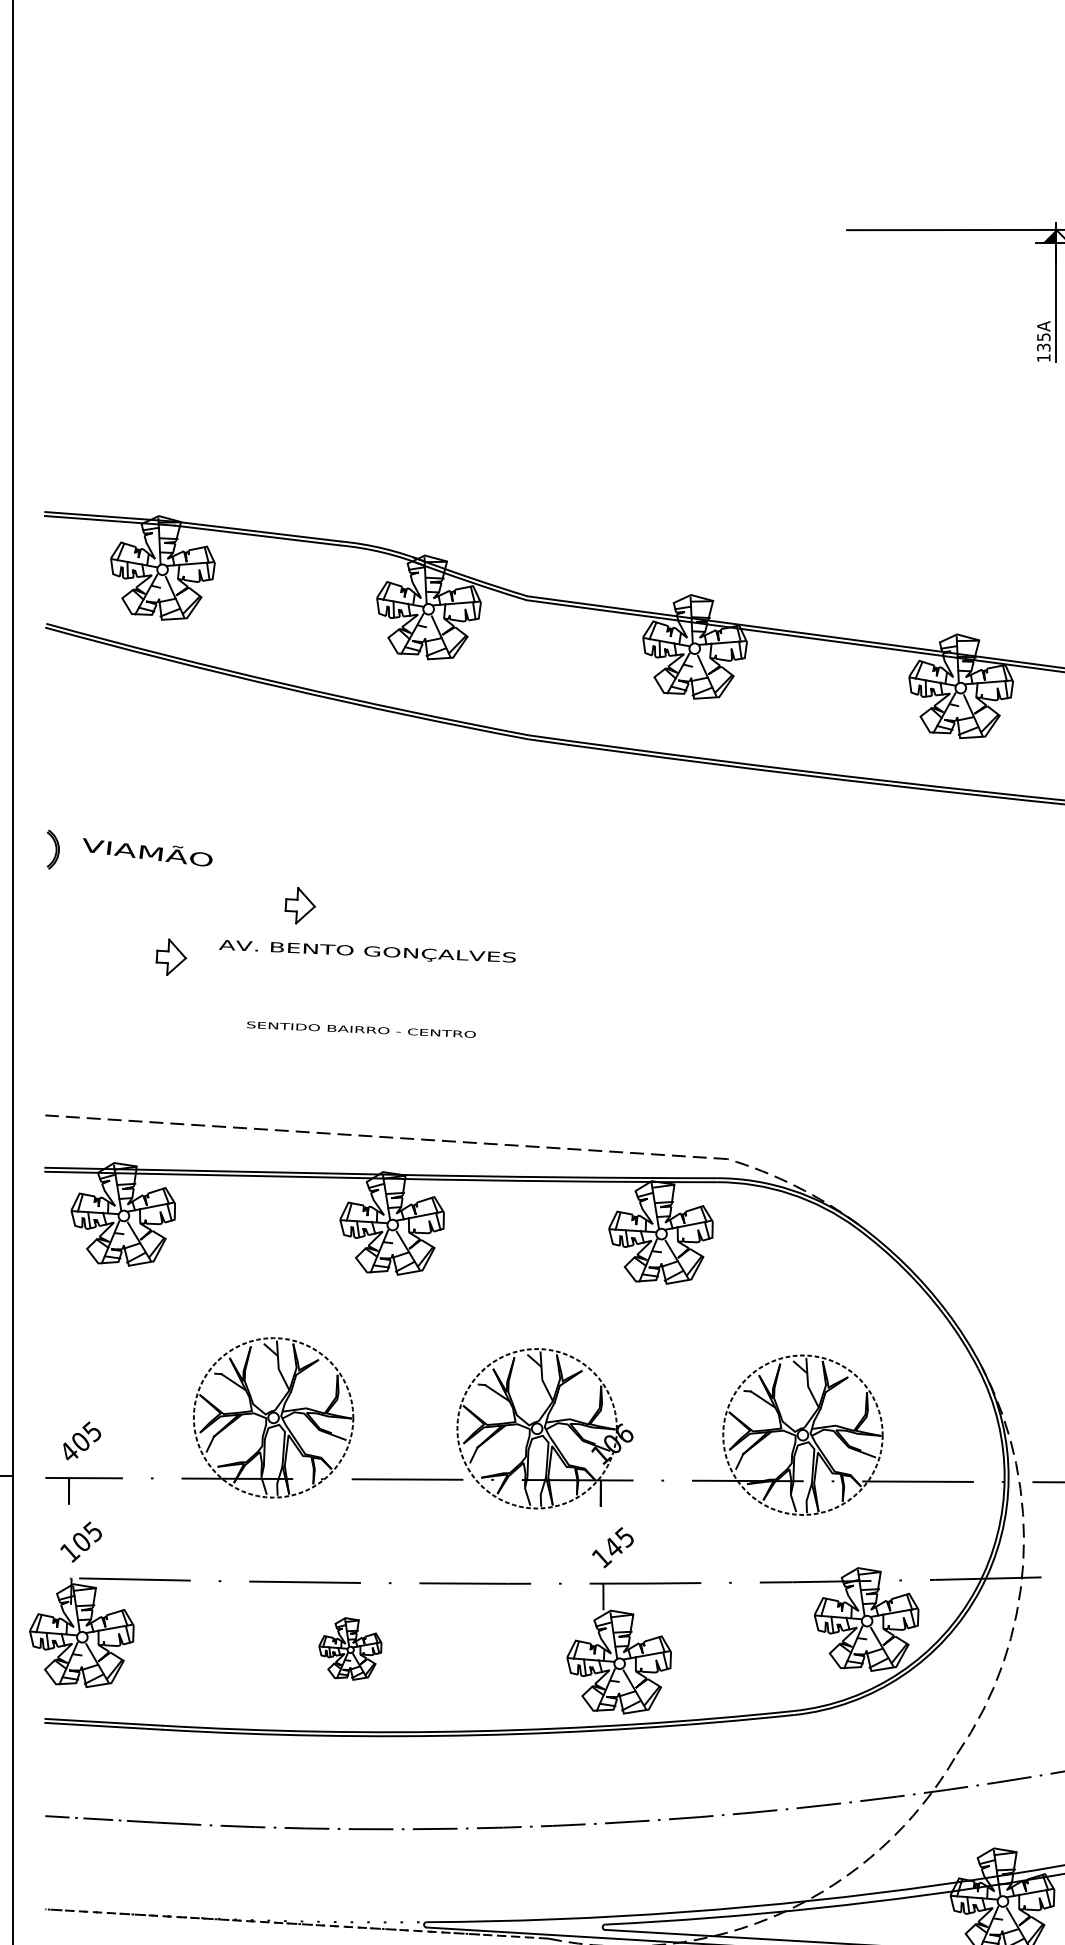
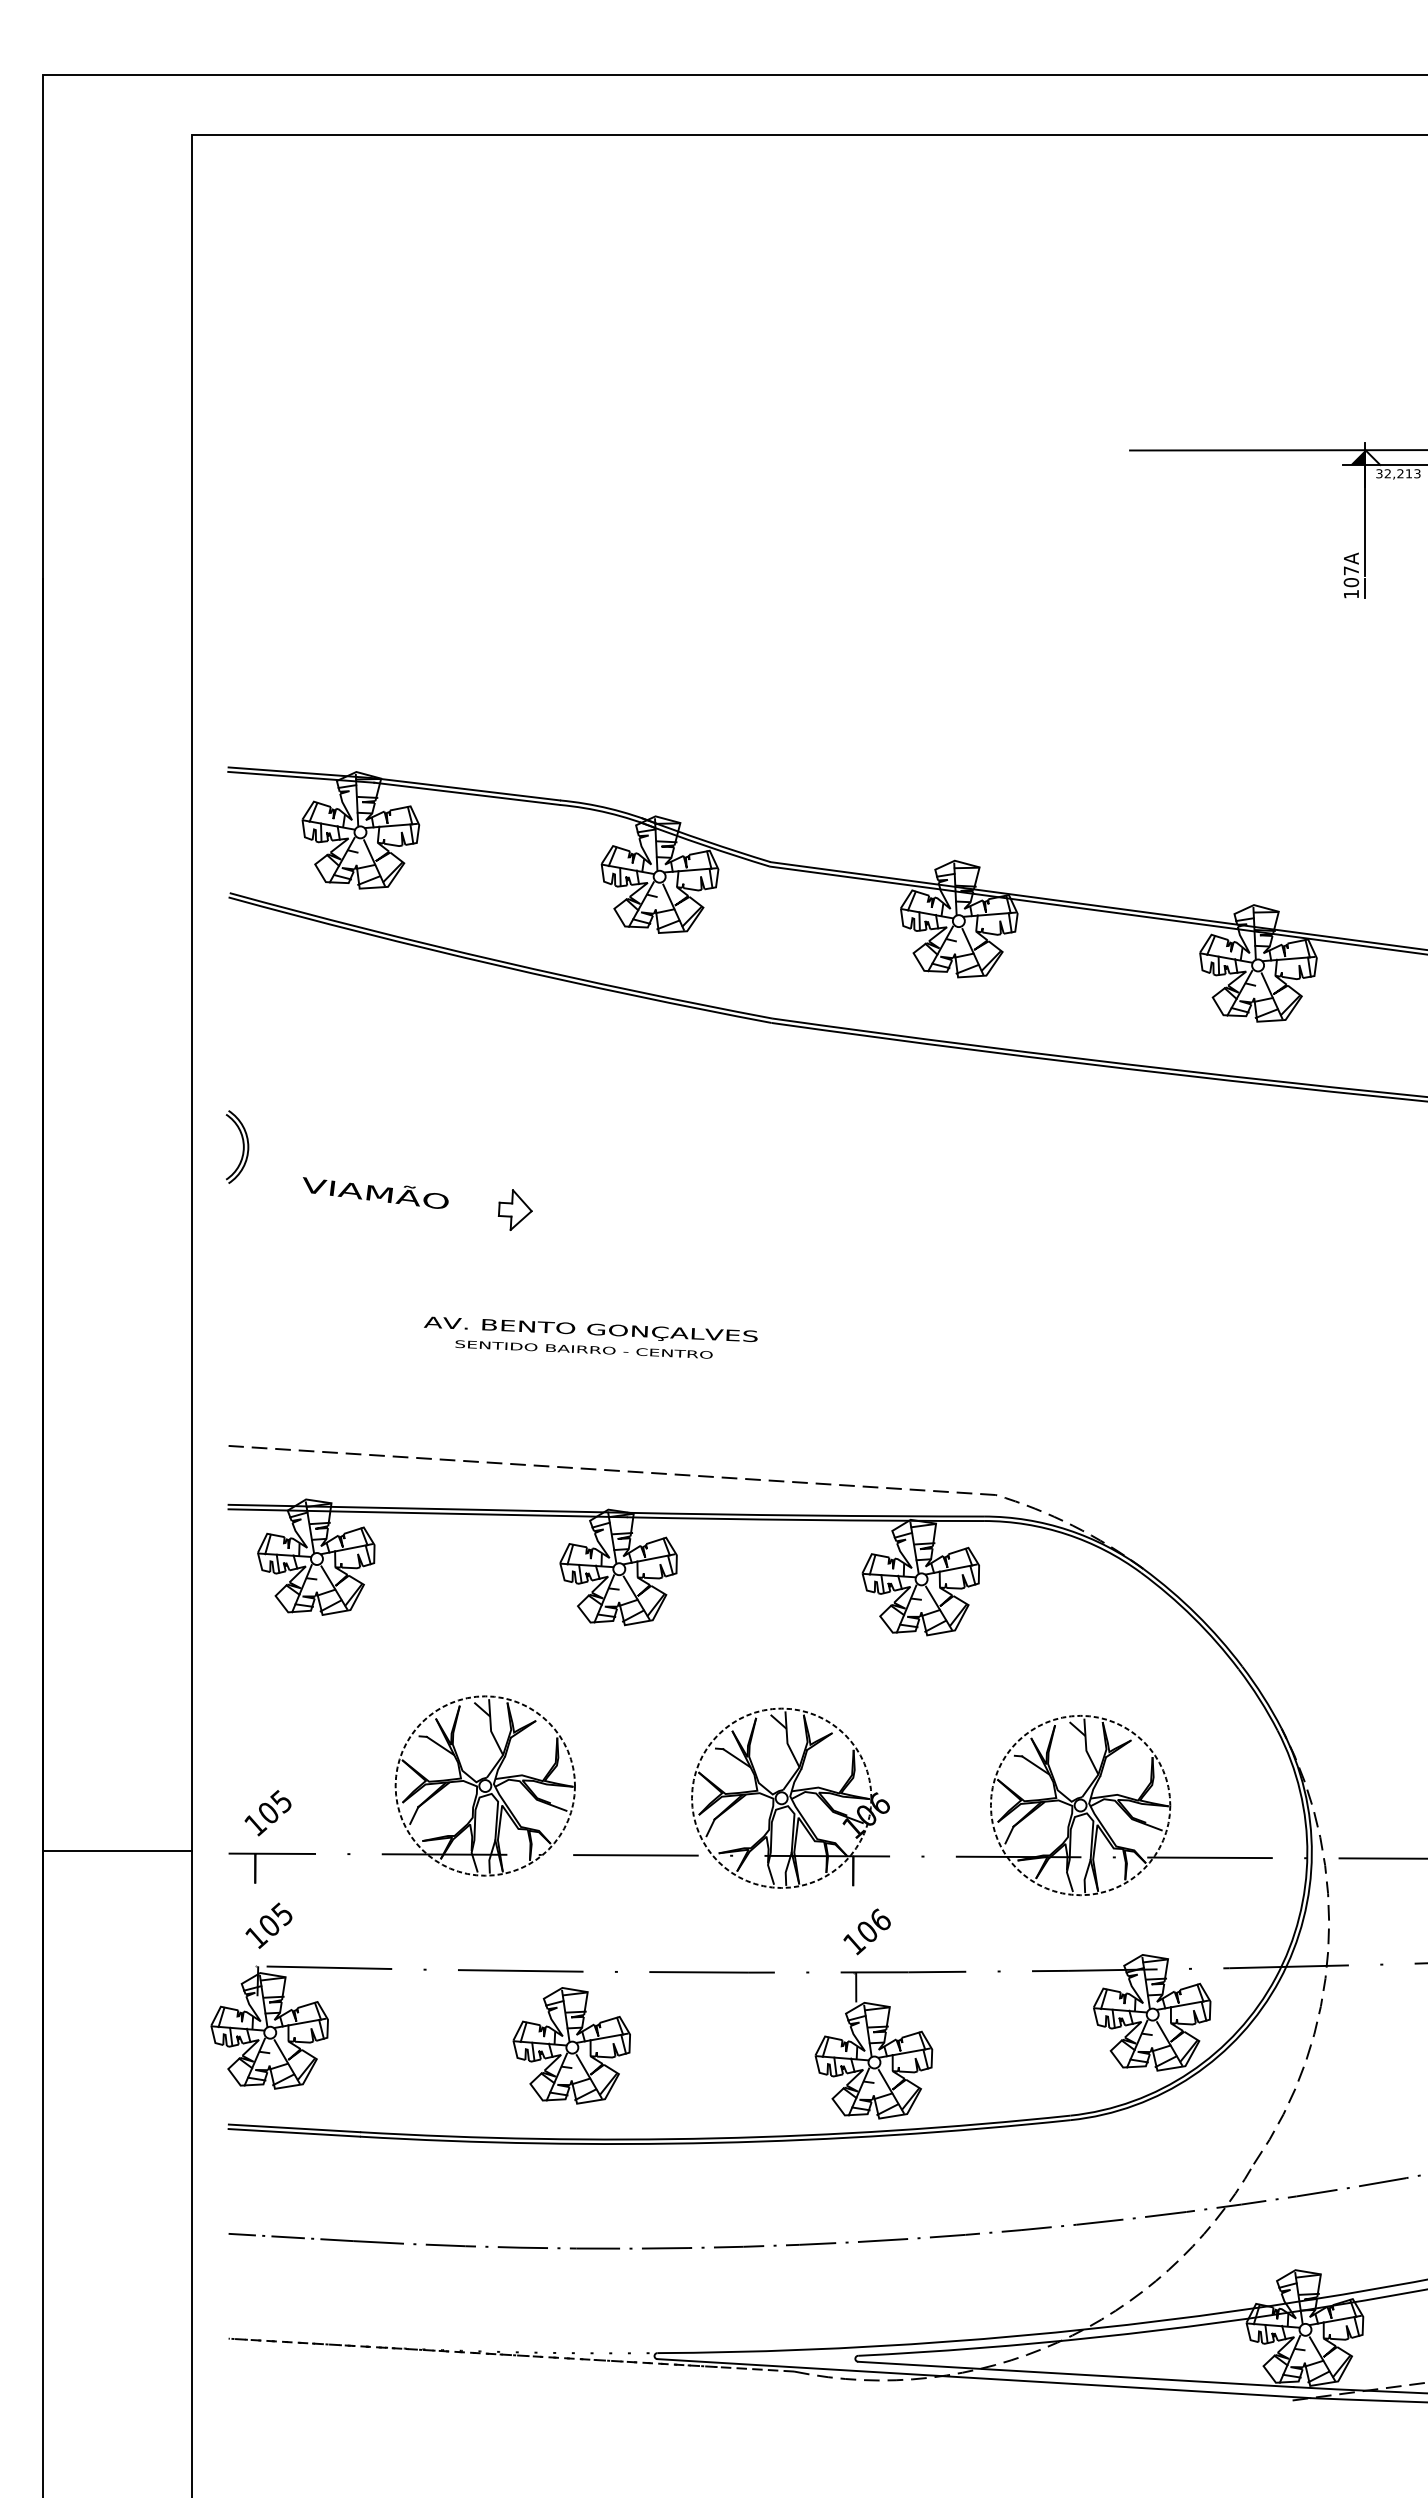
text: (1043, 342) -> (1351, 576), 135A -> 107A
part: (53, 849) -> (237, 1146), size x1.67
text: (147, 851) -> (375, 1192), moved
text: (367, 951) -> (590, 1329), moved
part: (170, 956) -> (369, 1267), removed
text: (69, 1452) -> (255, 1824), 405 -> 105
text: (618, 1541) -> (873, 1924), 145 -> 106
part: (350, 1648) -> (571, 2045), size x1.67

